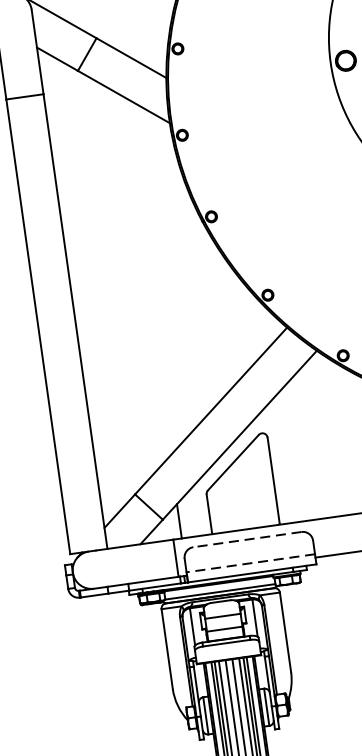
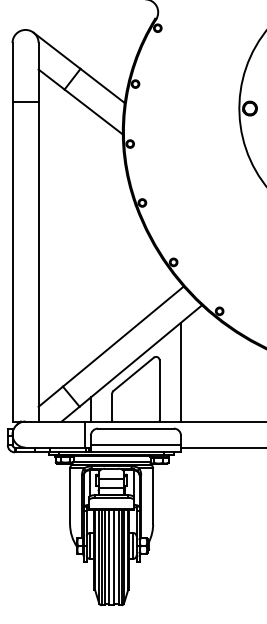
line: (300, 449) -> (181, 371), added
line: (246, 539) -> (135, 428), dashed -> solid
line: (250, 563) -> (135, 445), dashed -> solid

